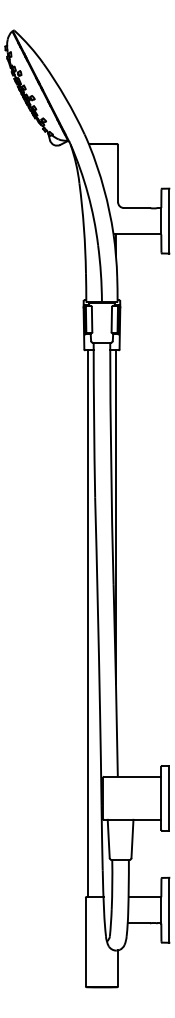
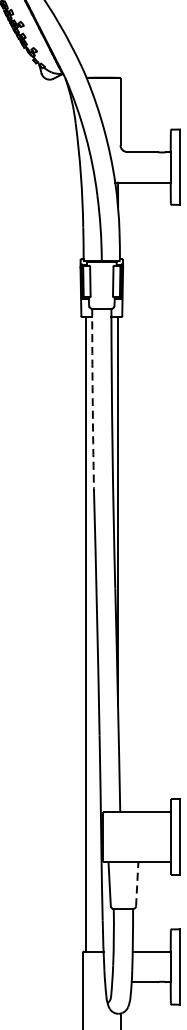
arc: (94, 420) -> (93, 398), solid -> dashed
line: (132, 838) -> (137, 883), solid -> dashed

